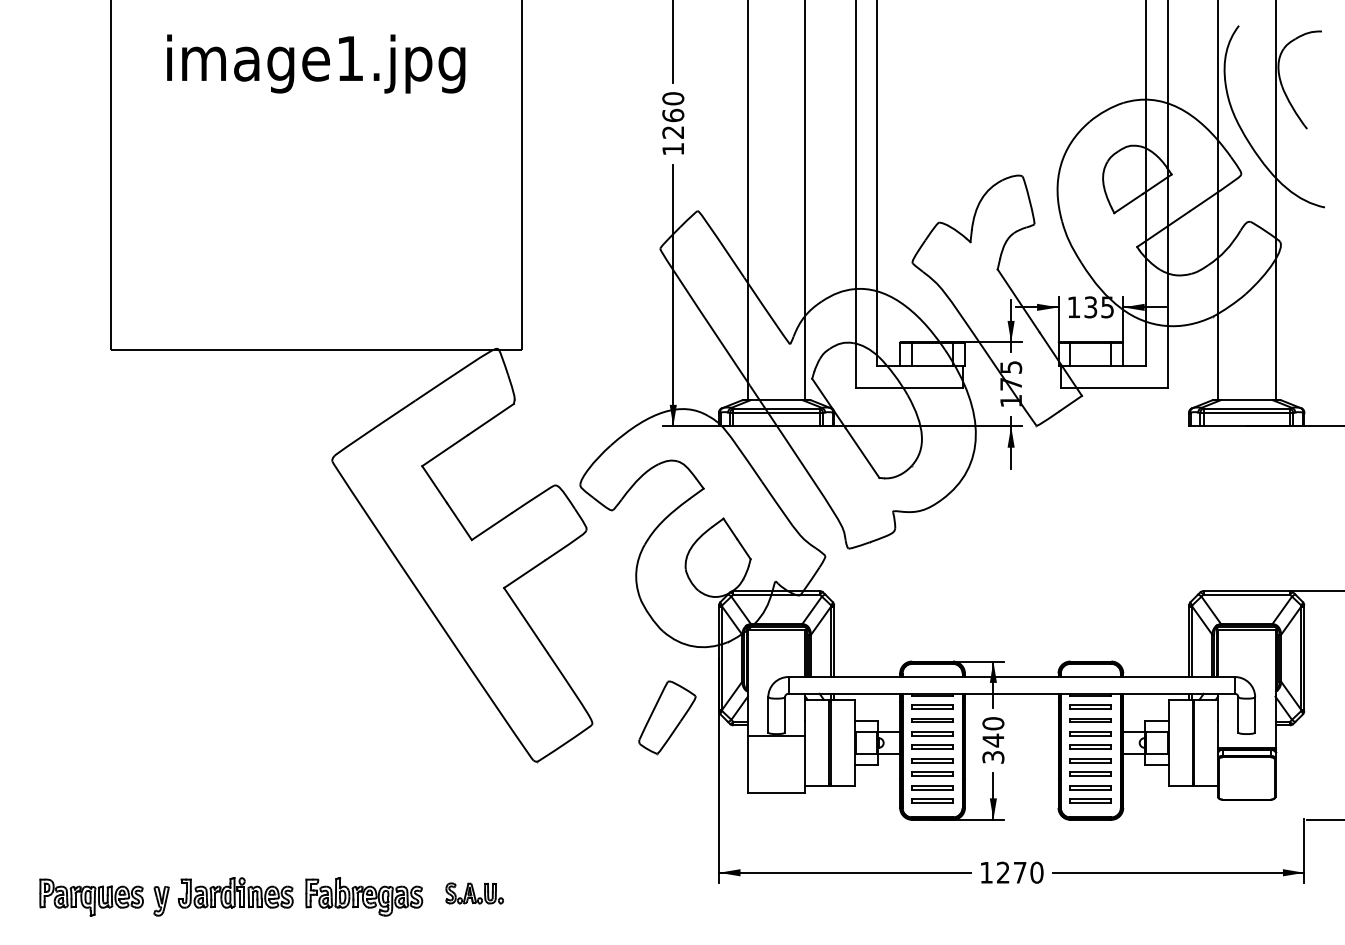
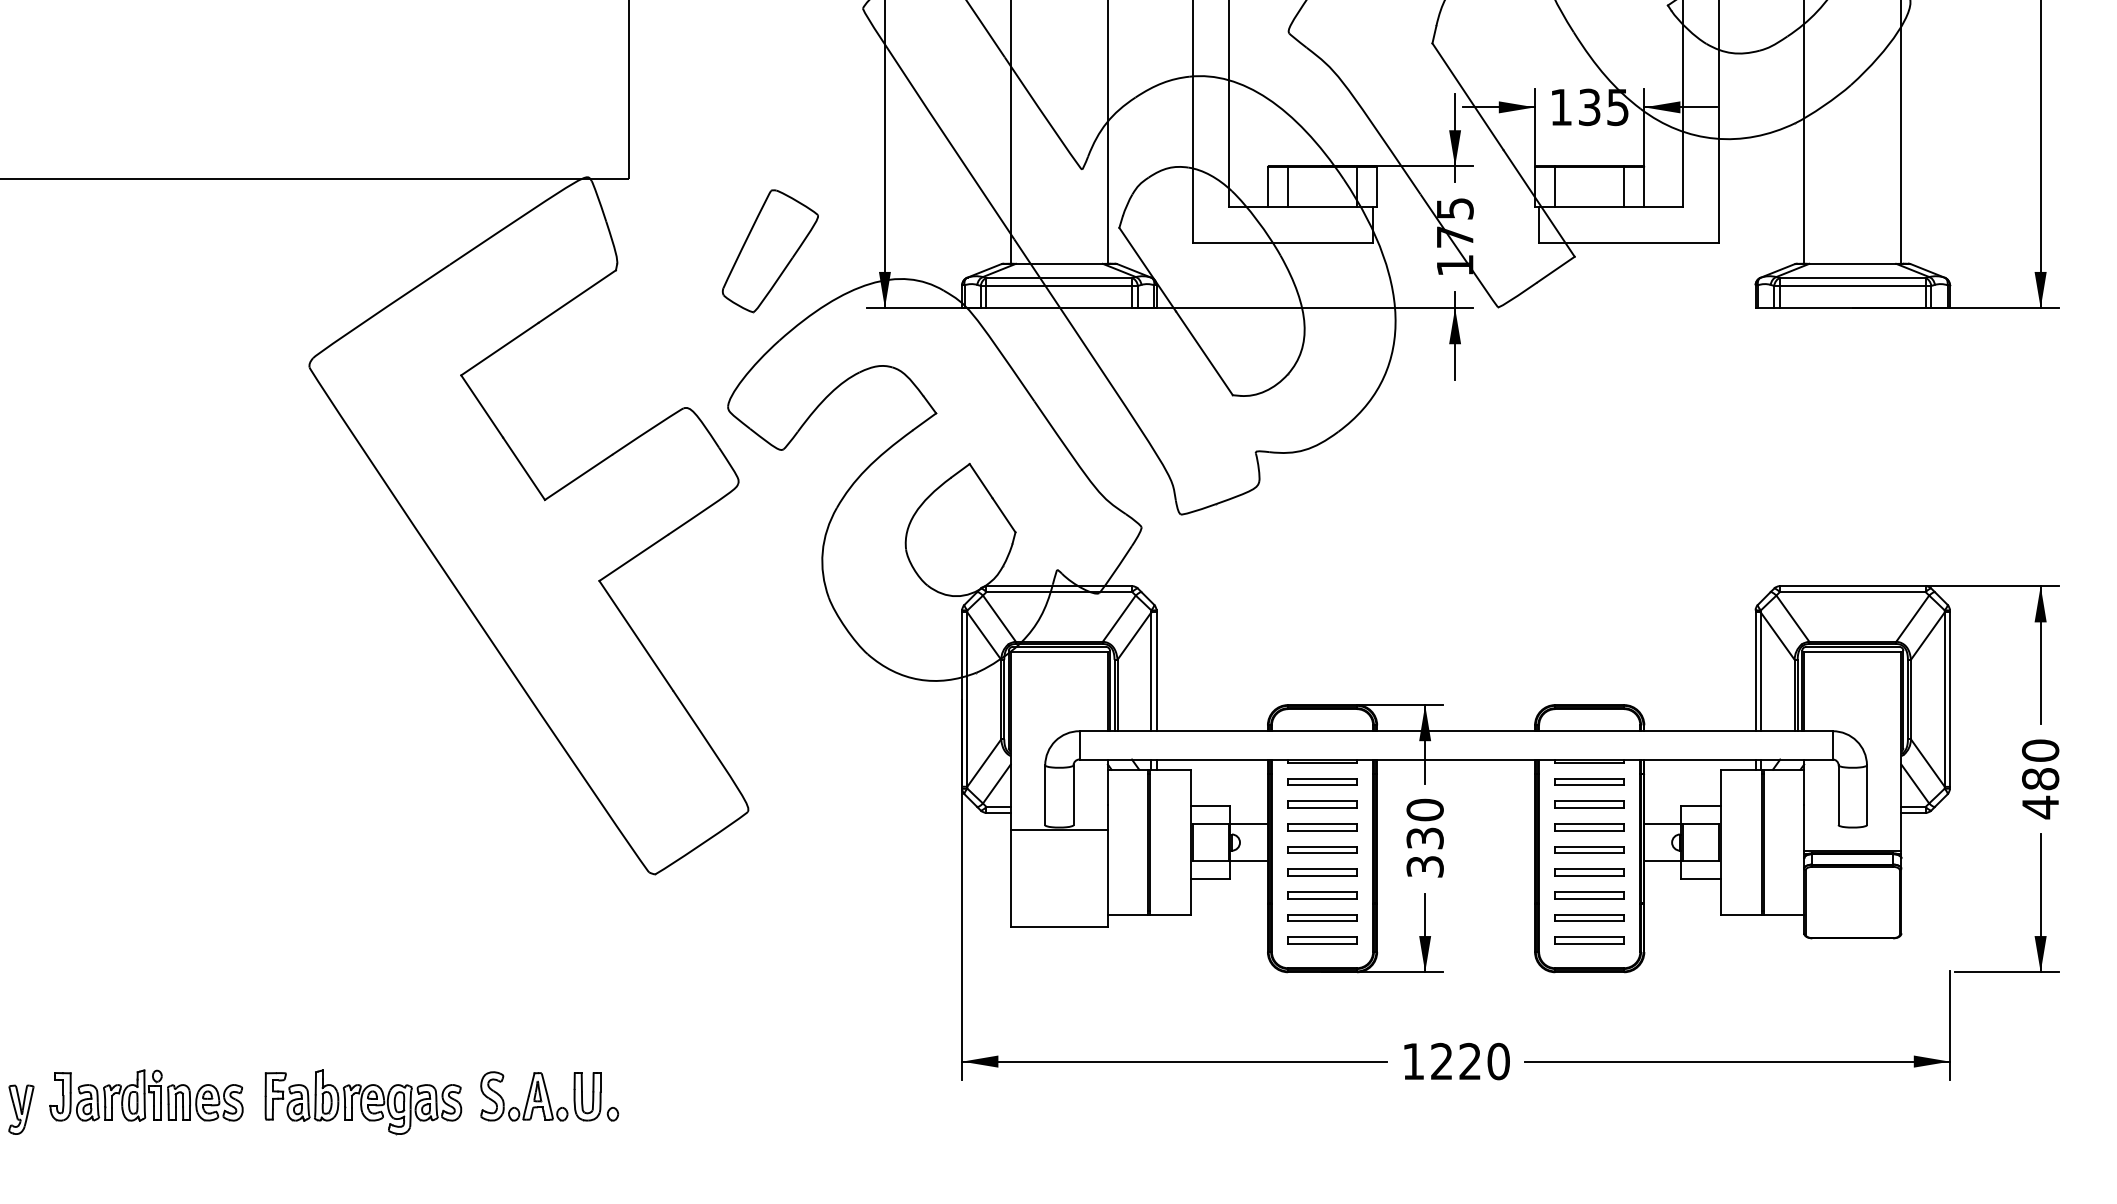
part: (667, 717) -> (770, 251), moved
text: (993, 740) -> (1425, 838), 340 -> 330
text: (1019, 872) -> (1469, 1061), 1270 -> 1220
part: (474, 893) -> (549, 1096), size x1.43

